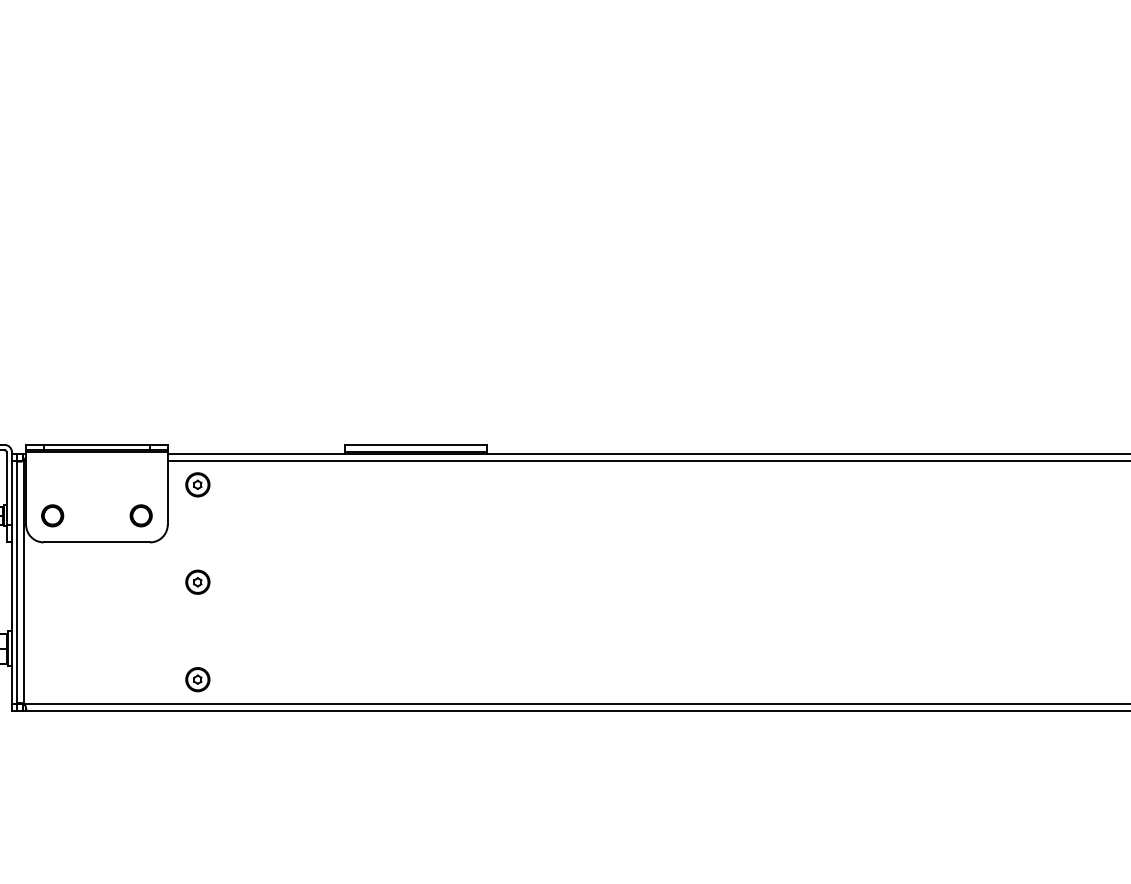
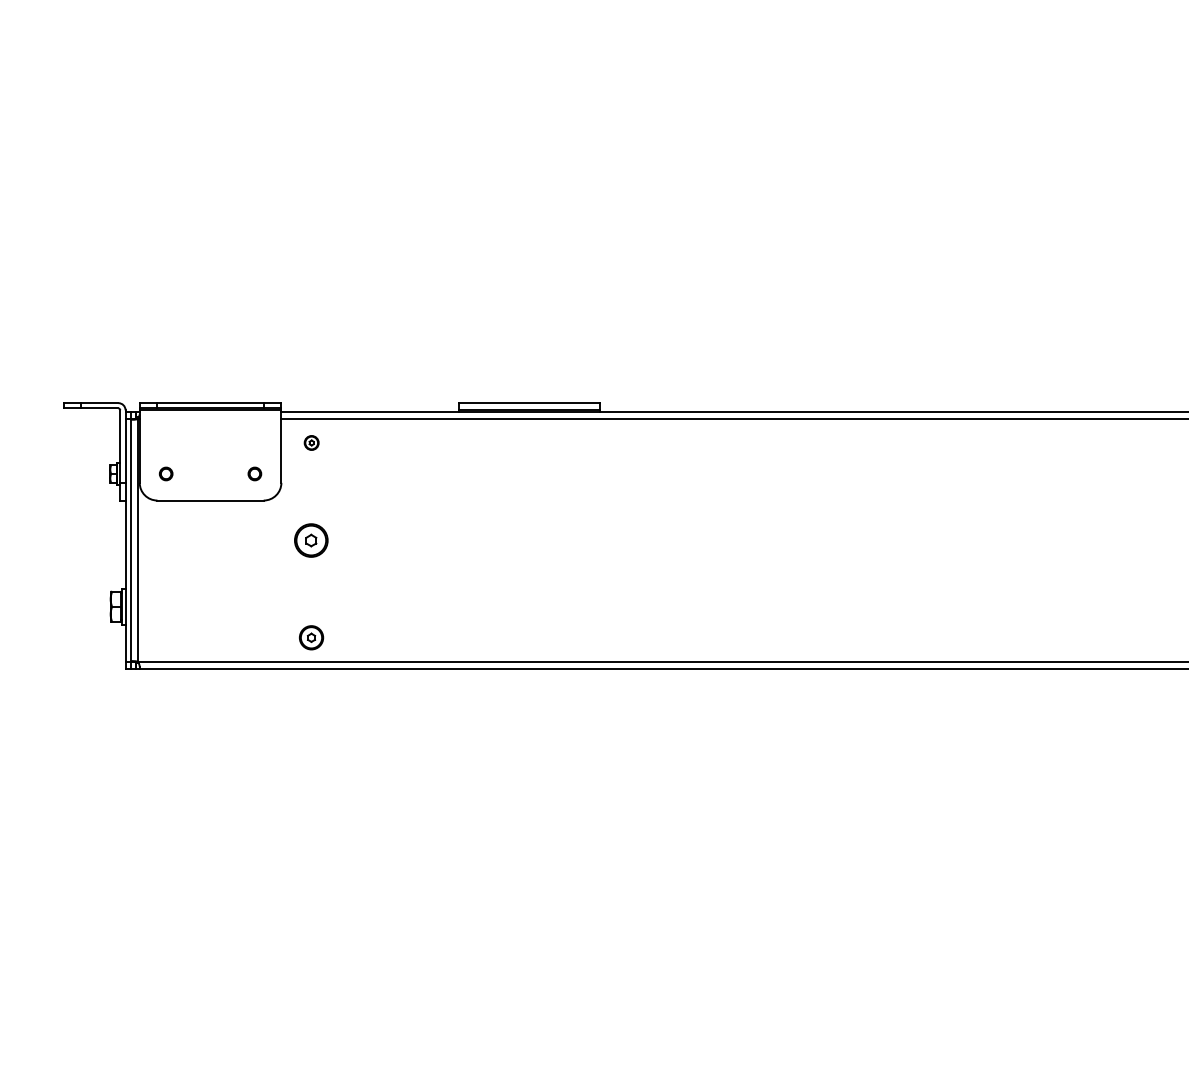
part: (197, 484) -> (311, 442), size x0.6
part: (51, 515) -> (165, 473), size x0.6
part: (140, 515) -> (254, 473), size x0.6
part: (197, 581) -> (311, 539), size x1.4

